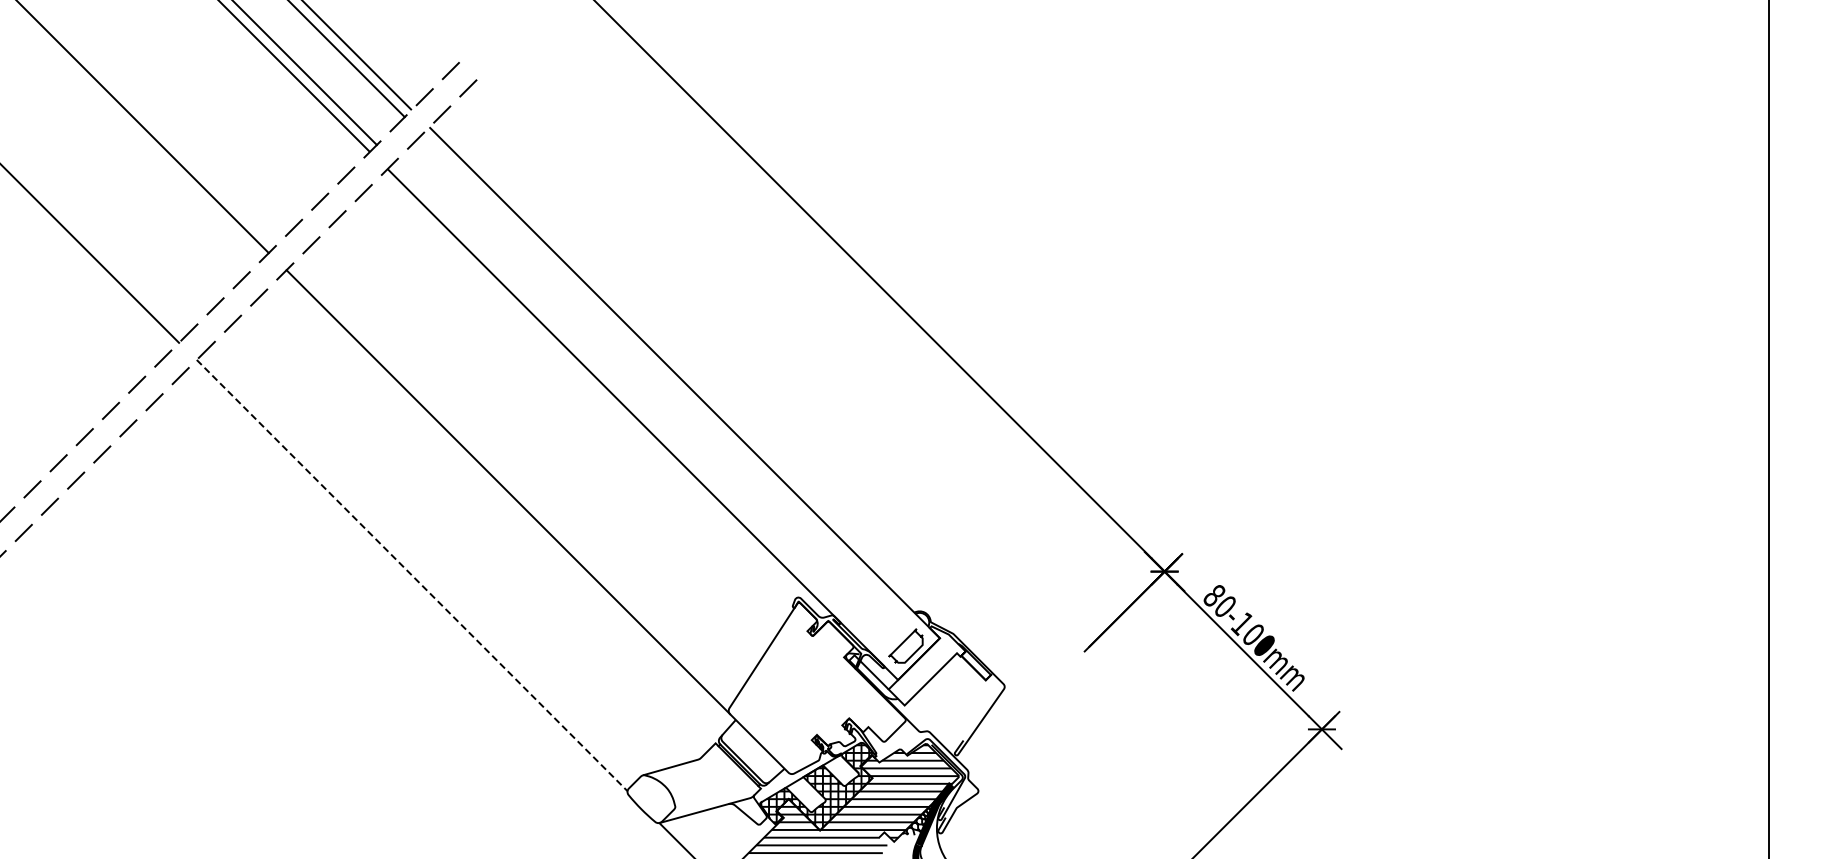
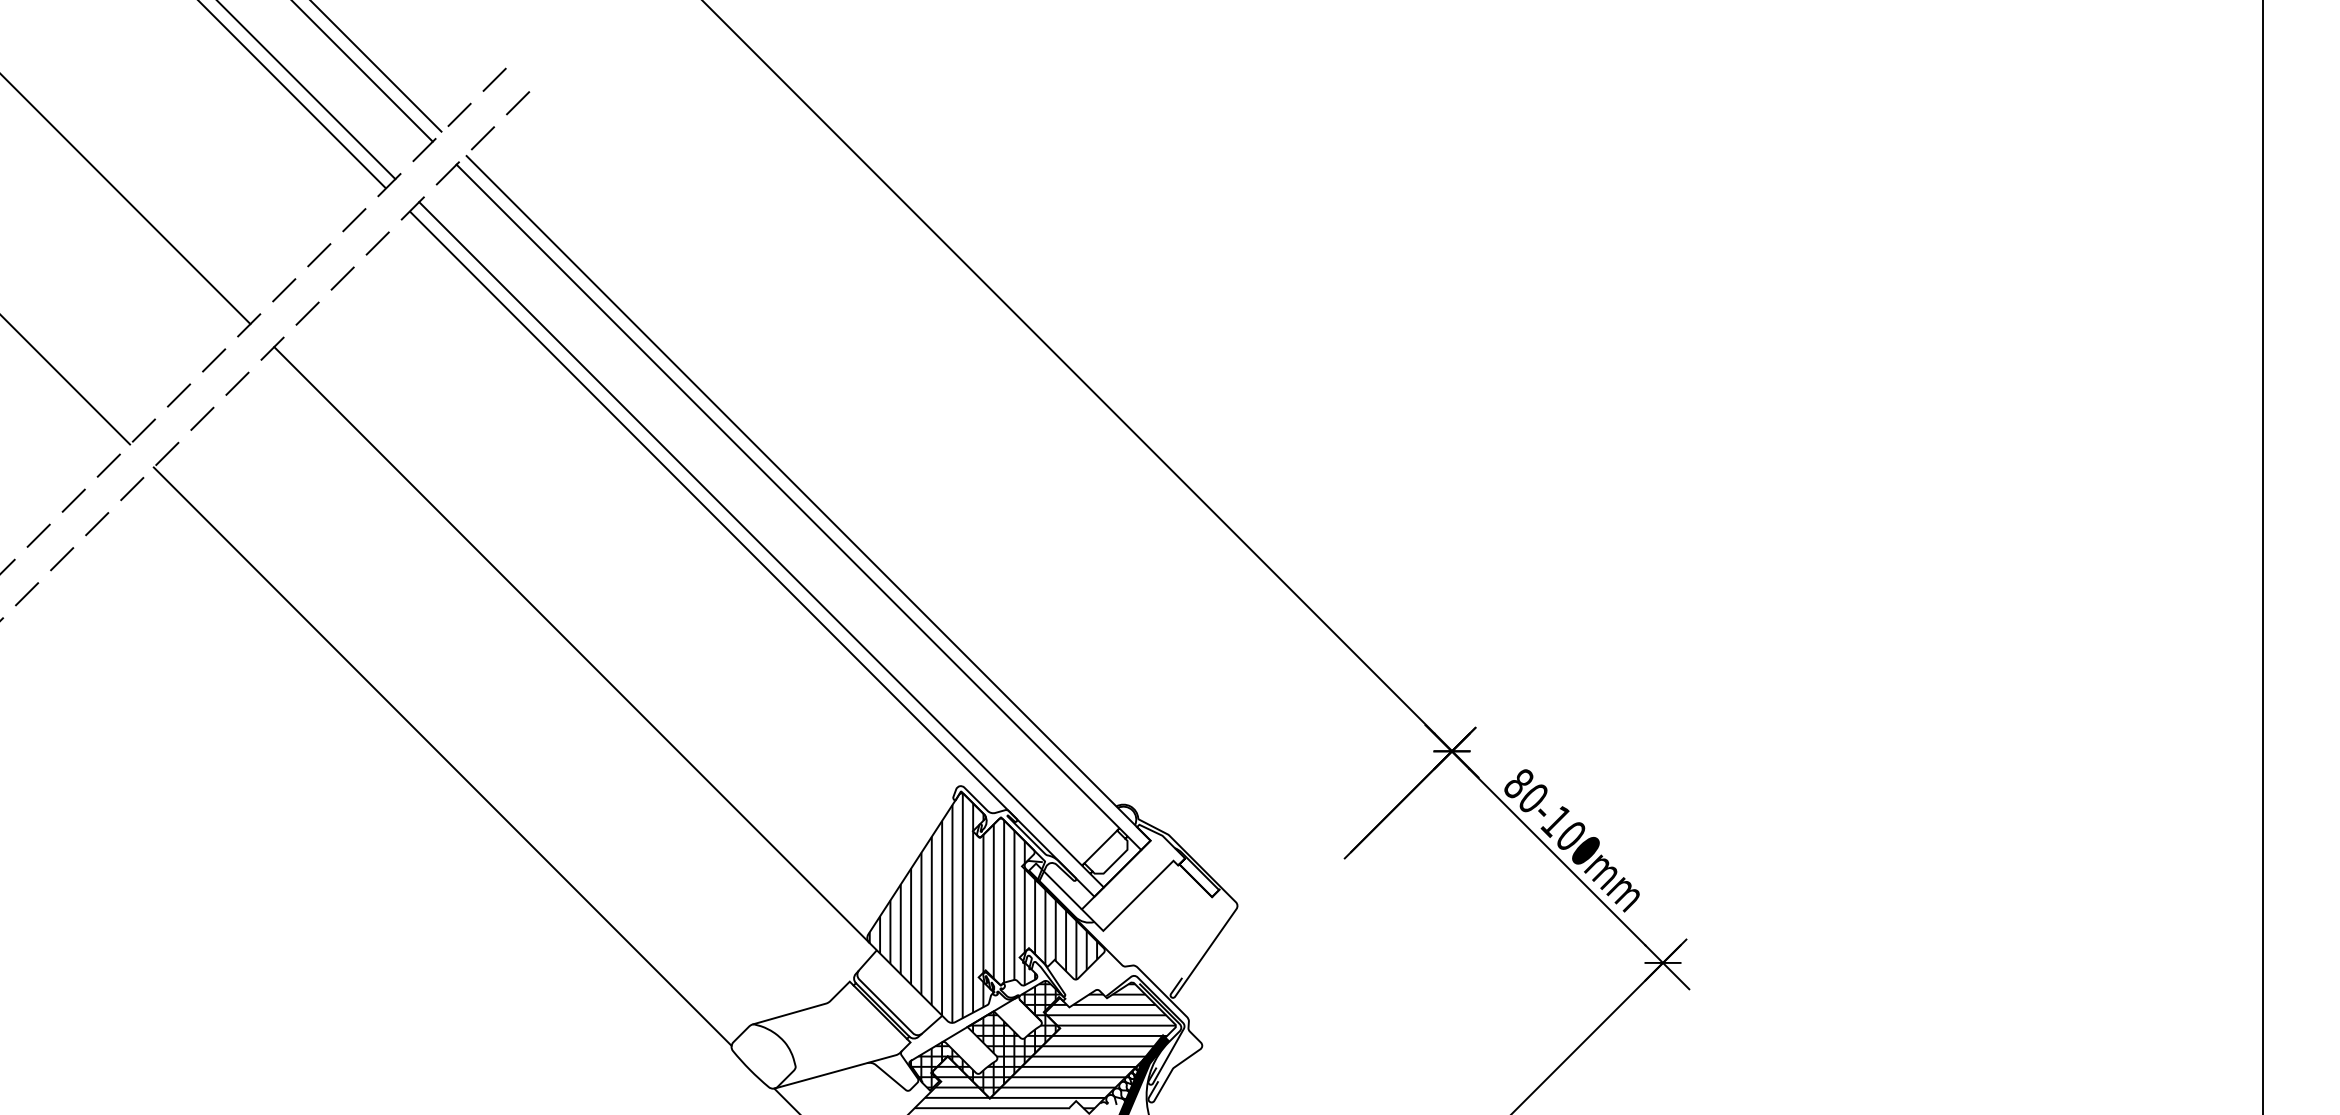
line: (677, 389) -> (798, 507), added
line: (649, 417) -> (761, 544), added
line: (412, 575) -> (443, 756), dashed -> solid
hatch: (815, 688) -> (983, 908), added

